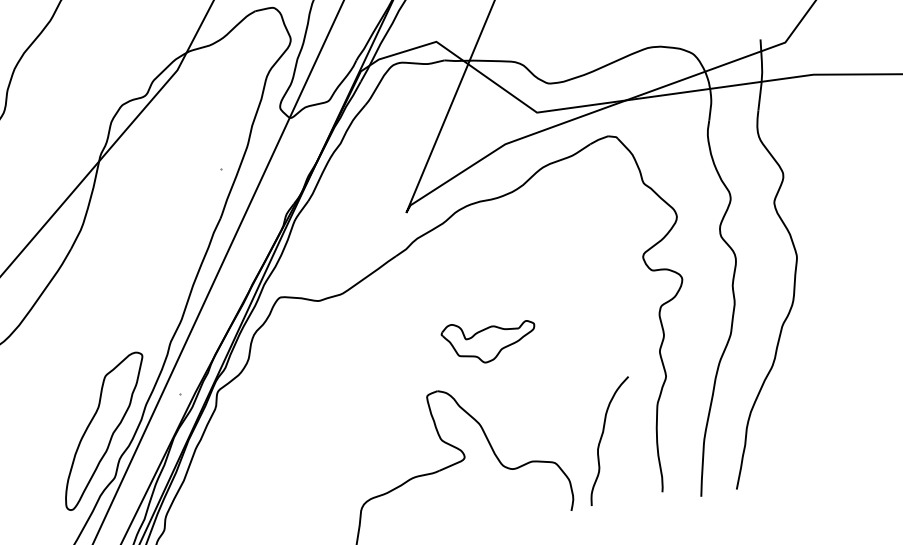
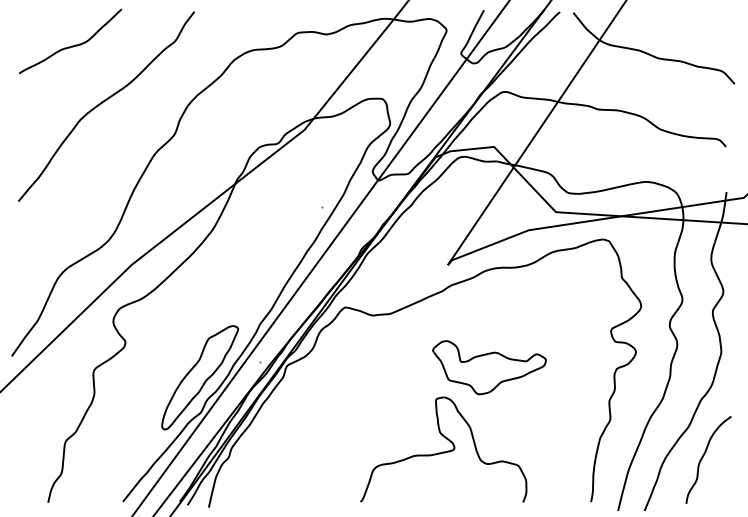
part: (489, 339) -> (489, 367), size x1.67
curve: (602, 439) -> (703, 457), moved

